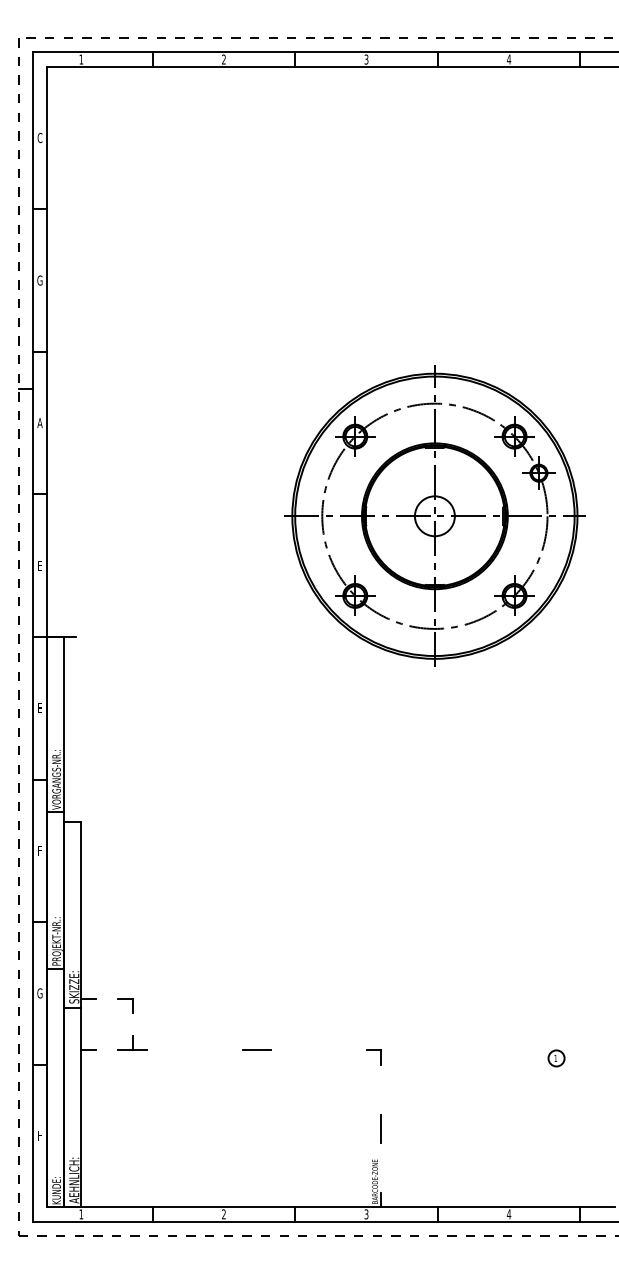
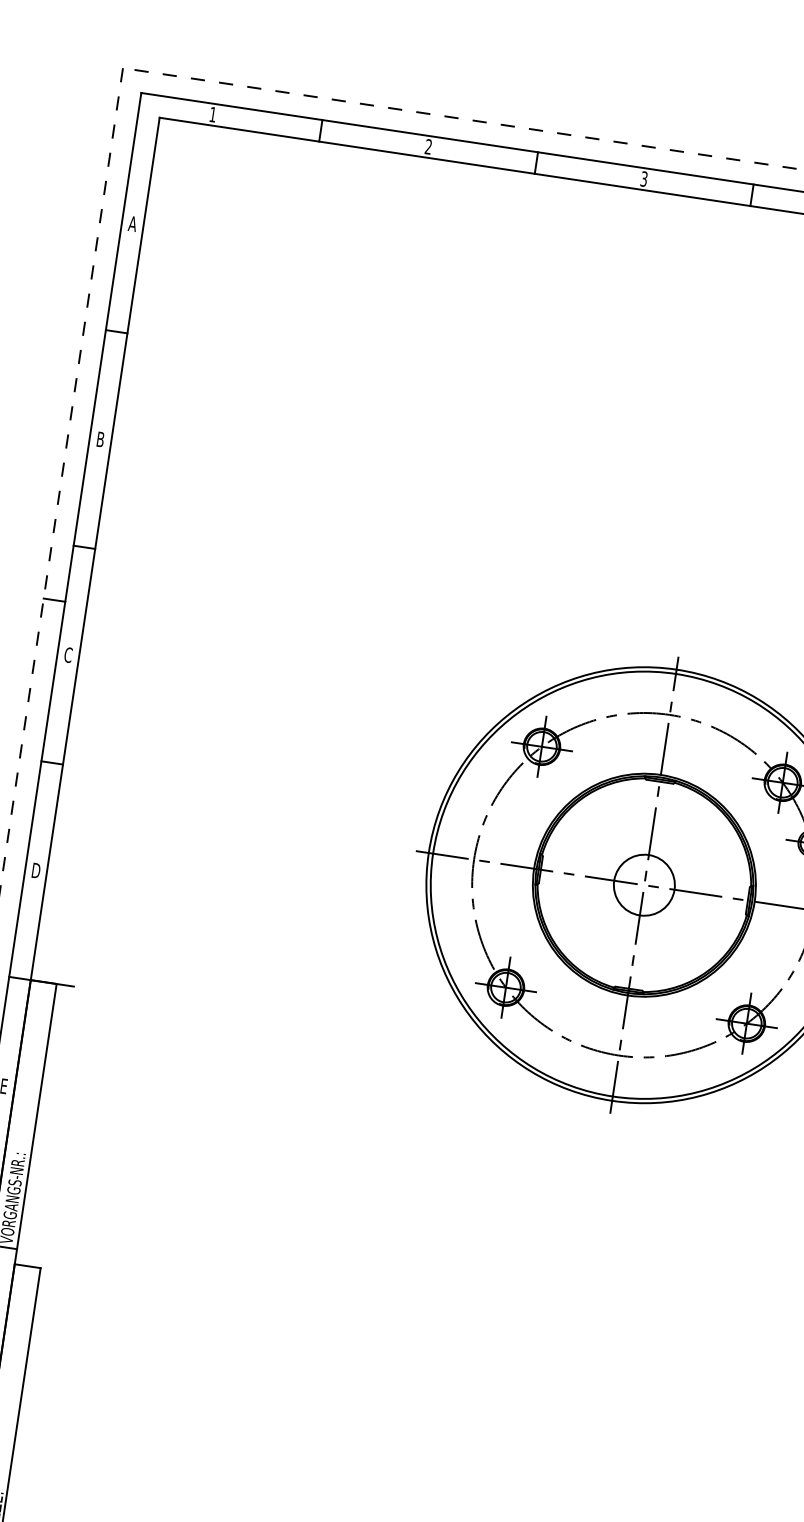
text: (39, 137) -> (132, 223), C -> A
text: (39, 280) -> (99, 439), G -> B
text: (39, 423) -> (67, 655), A -> C
text: (39, 565) -> (35, 870), E -> D

